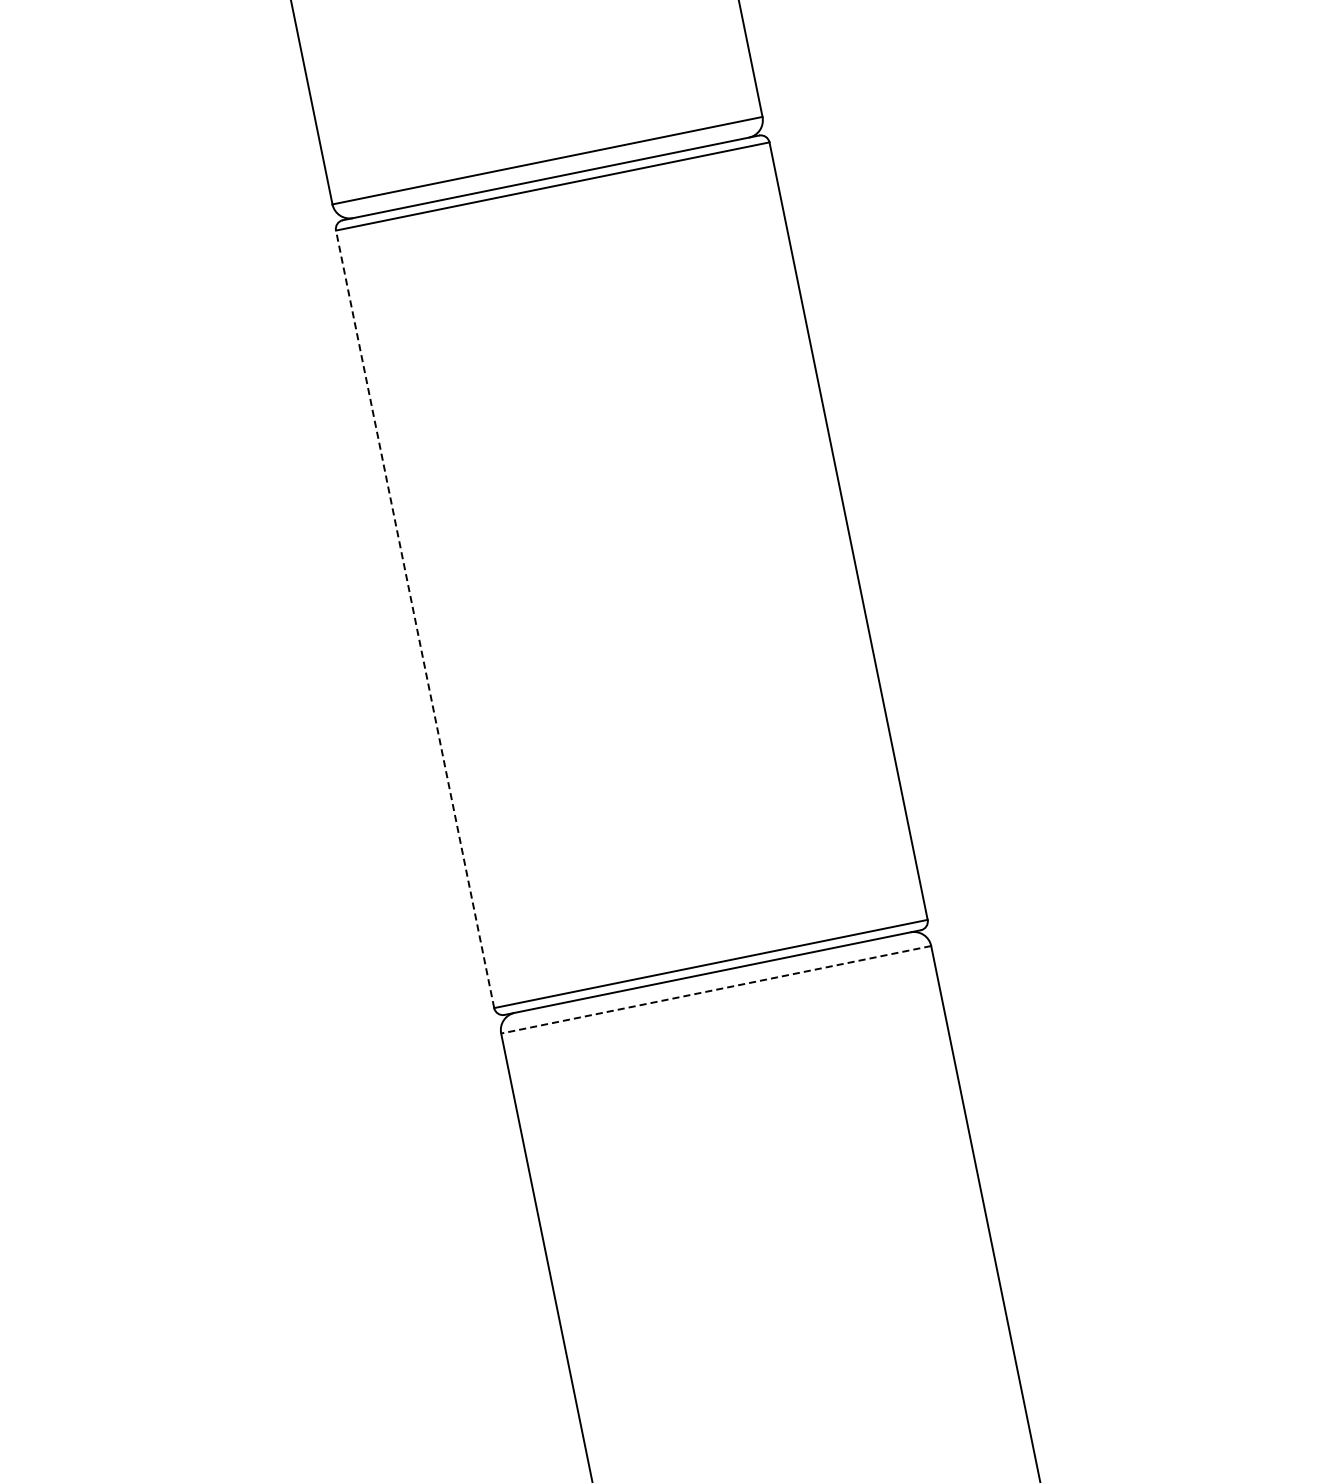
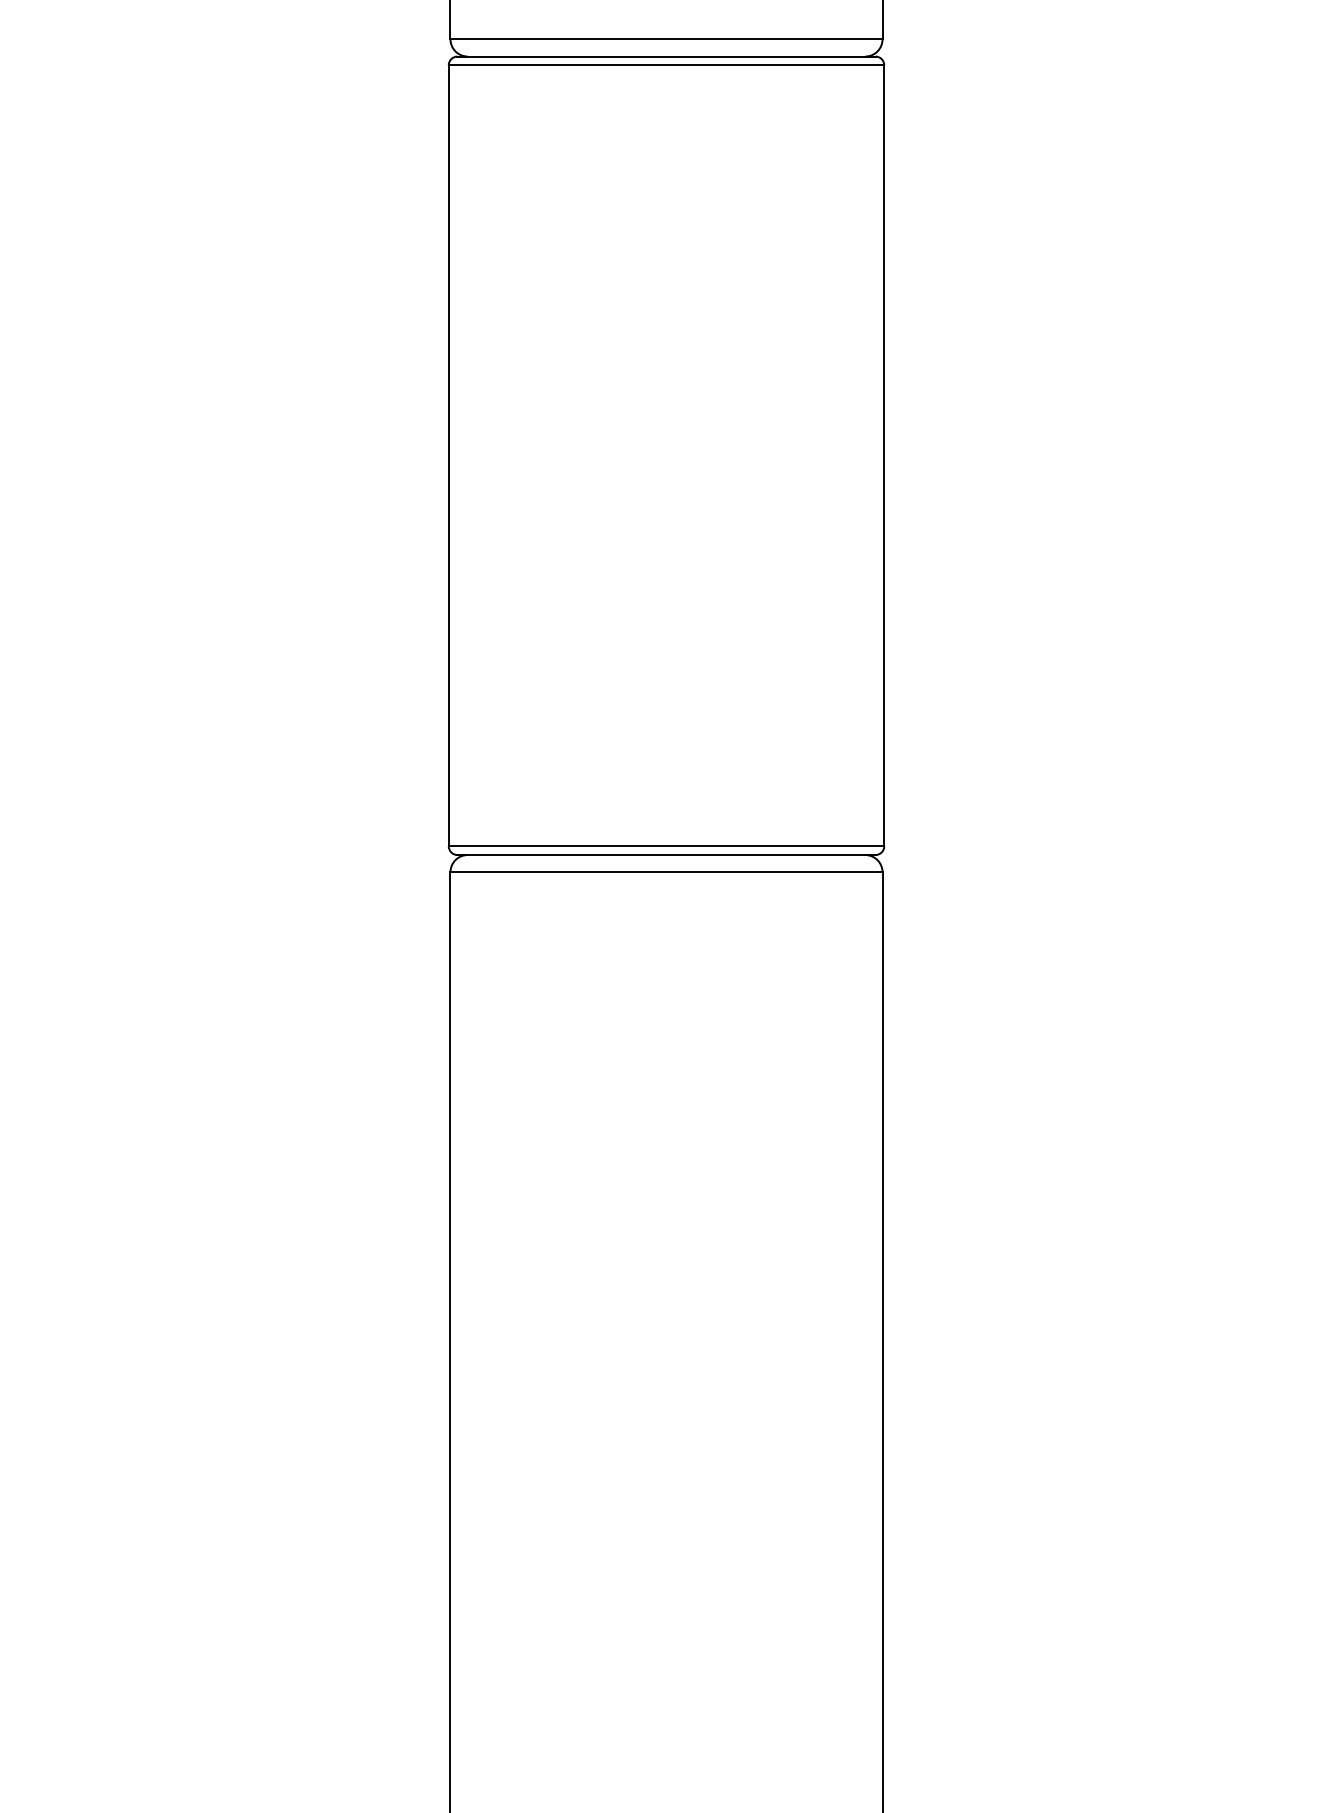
line: (414, 619) -> (448, 455), dashed -> solid
line: (716, 989) -> (666, 872), dashed -> solid

